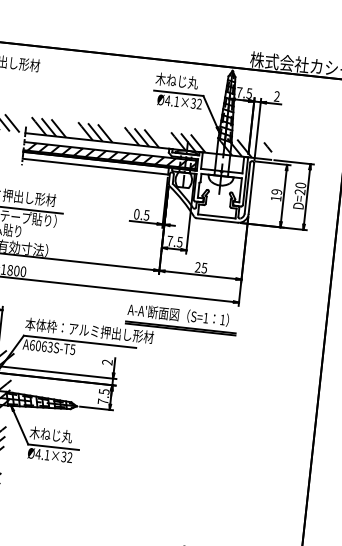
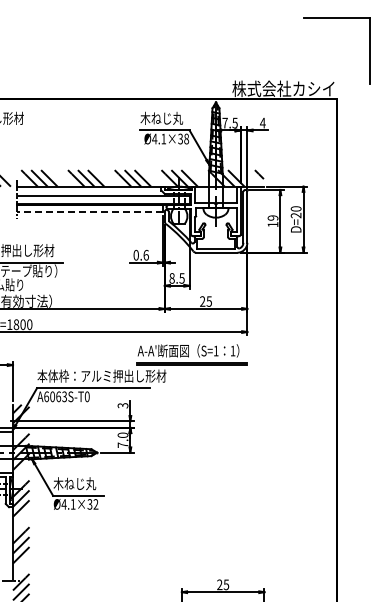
text: (276, 95) -> (262, 122), 2 -> 4
text: (199, 103) -> (186, 138), Ø4.1×32 -> Ø4.1×38
hatch: (109, 156) -> (102, 200), removed
line: (94, 166) -> (89, 212), solid -> dashed
text: (146, 214) -> (145, 254), 0.5 -> 0.6
text: (169, 241) -> (171, 278), 7.5 -> 8.5
text: (72, 349) -> (86, 396), A6063S-T5 -> A6063S-T0
text: (107, 362) -> (123, 405), 2 -> 3
text: (103, 390) -> (122, 434), 7.5 -> 7.0

